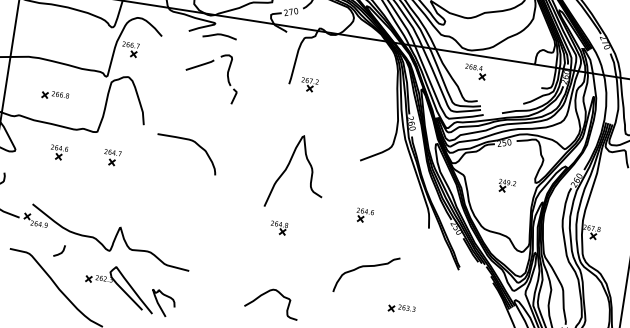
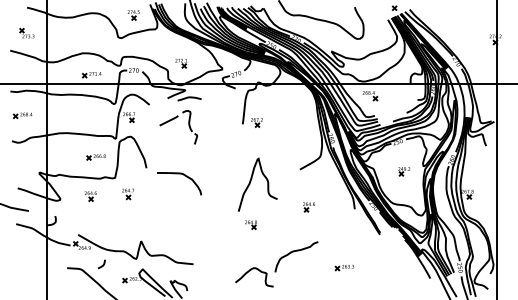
part: (208, 64) -> (174, 119), moved
part: (54, 95) -> (95, 157), moved
curve: (364, 268) -> (294, 252), moved

